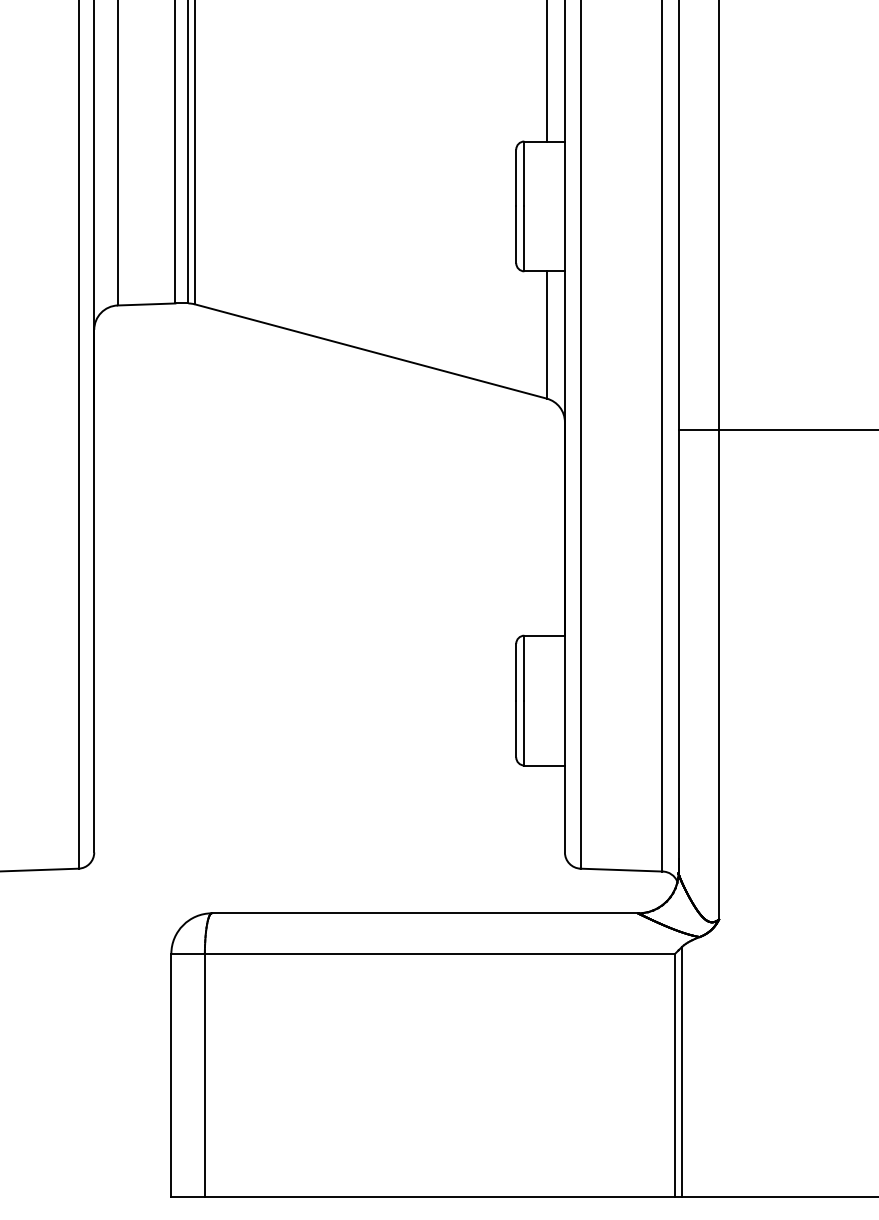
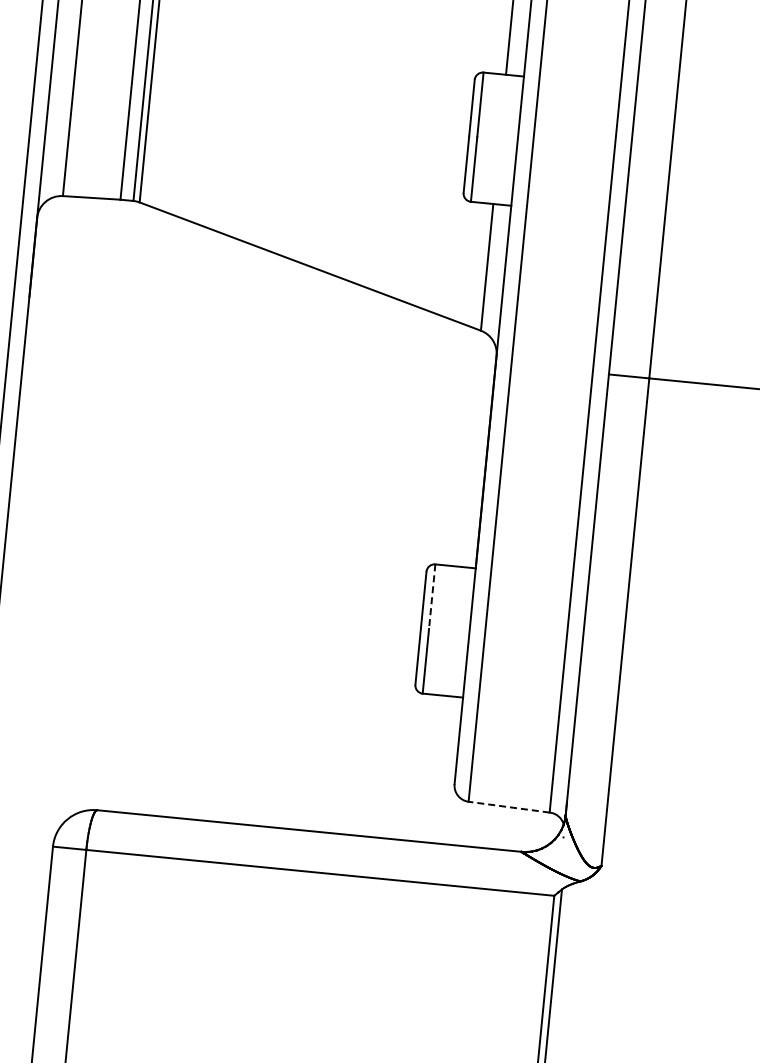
line: (524, 668) -> (432, 597), solid -> dashed
line: (621, 870) -> (509, 807), solid -> dashed

